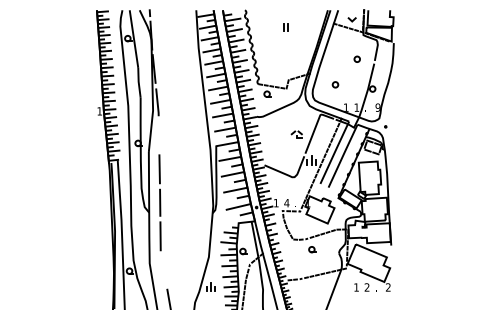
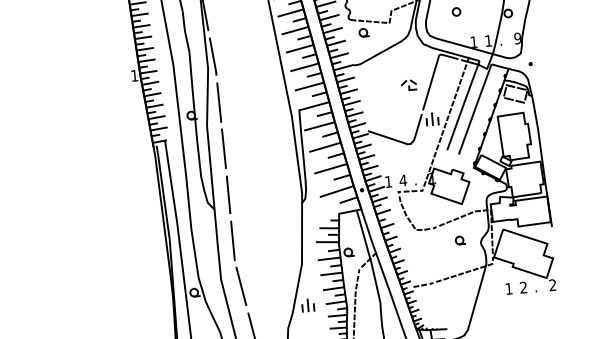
line: (158, 135) -> (218, 102), added
part: (312, 249) -> (460, 240), moved
line: (163, 269) -> (240, 286), added

